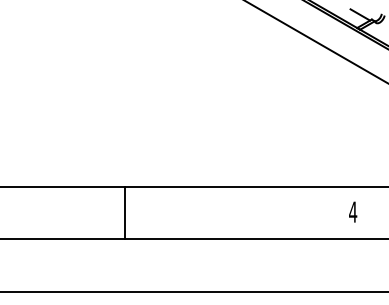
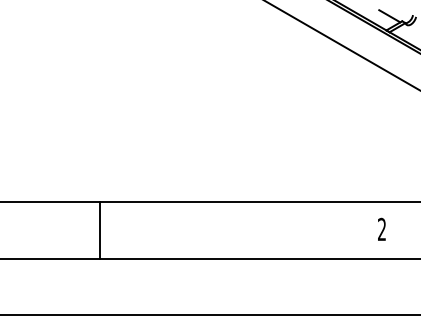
text: (352, 211) -> (381, 228), 4 -> 2
line: (124, 213) -> (99, 230), moved

